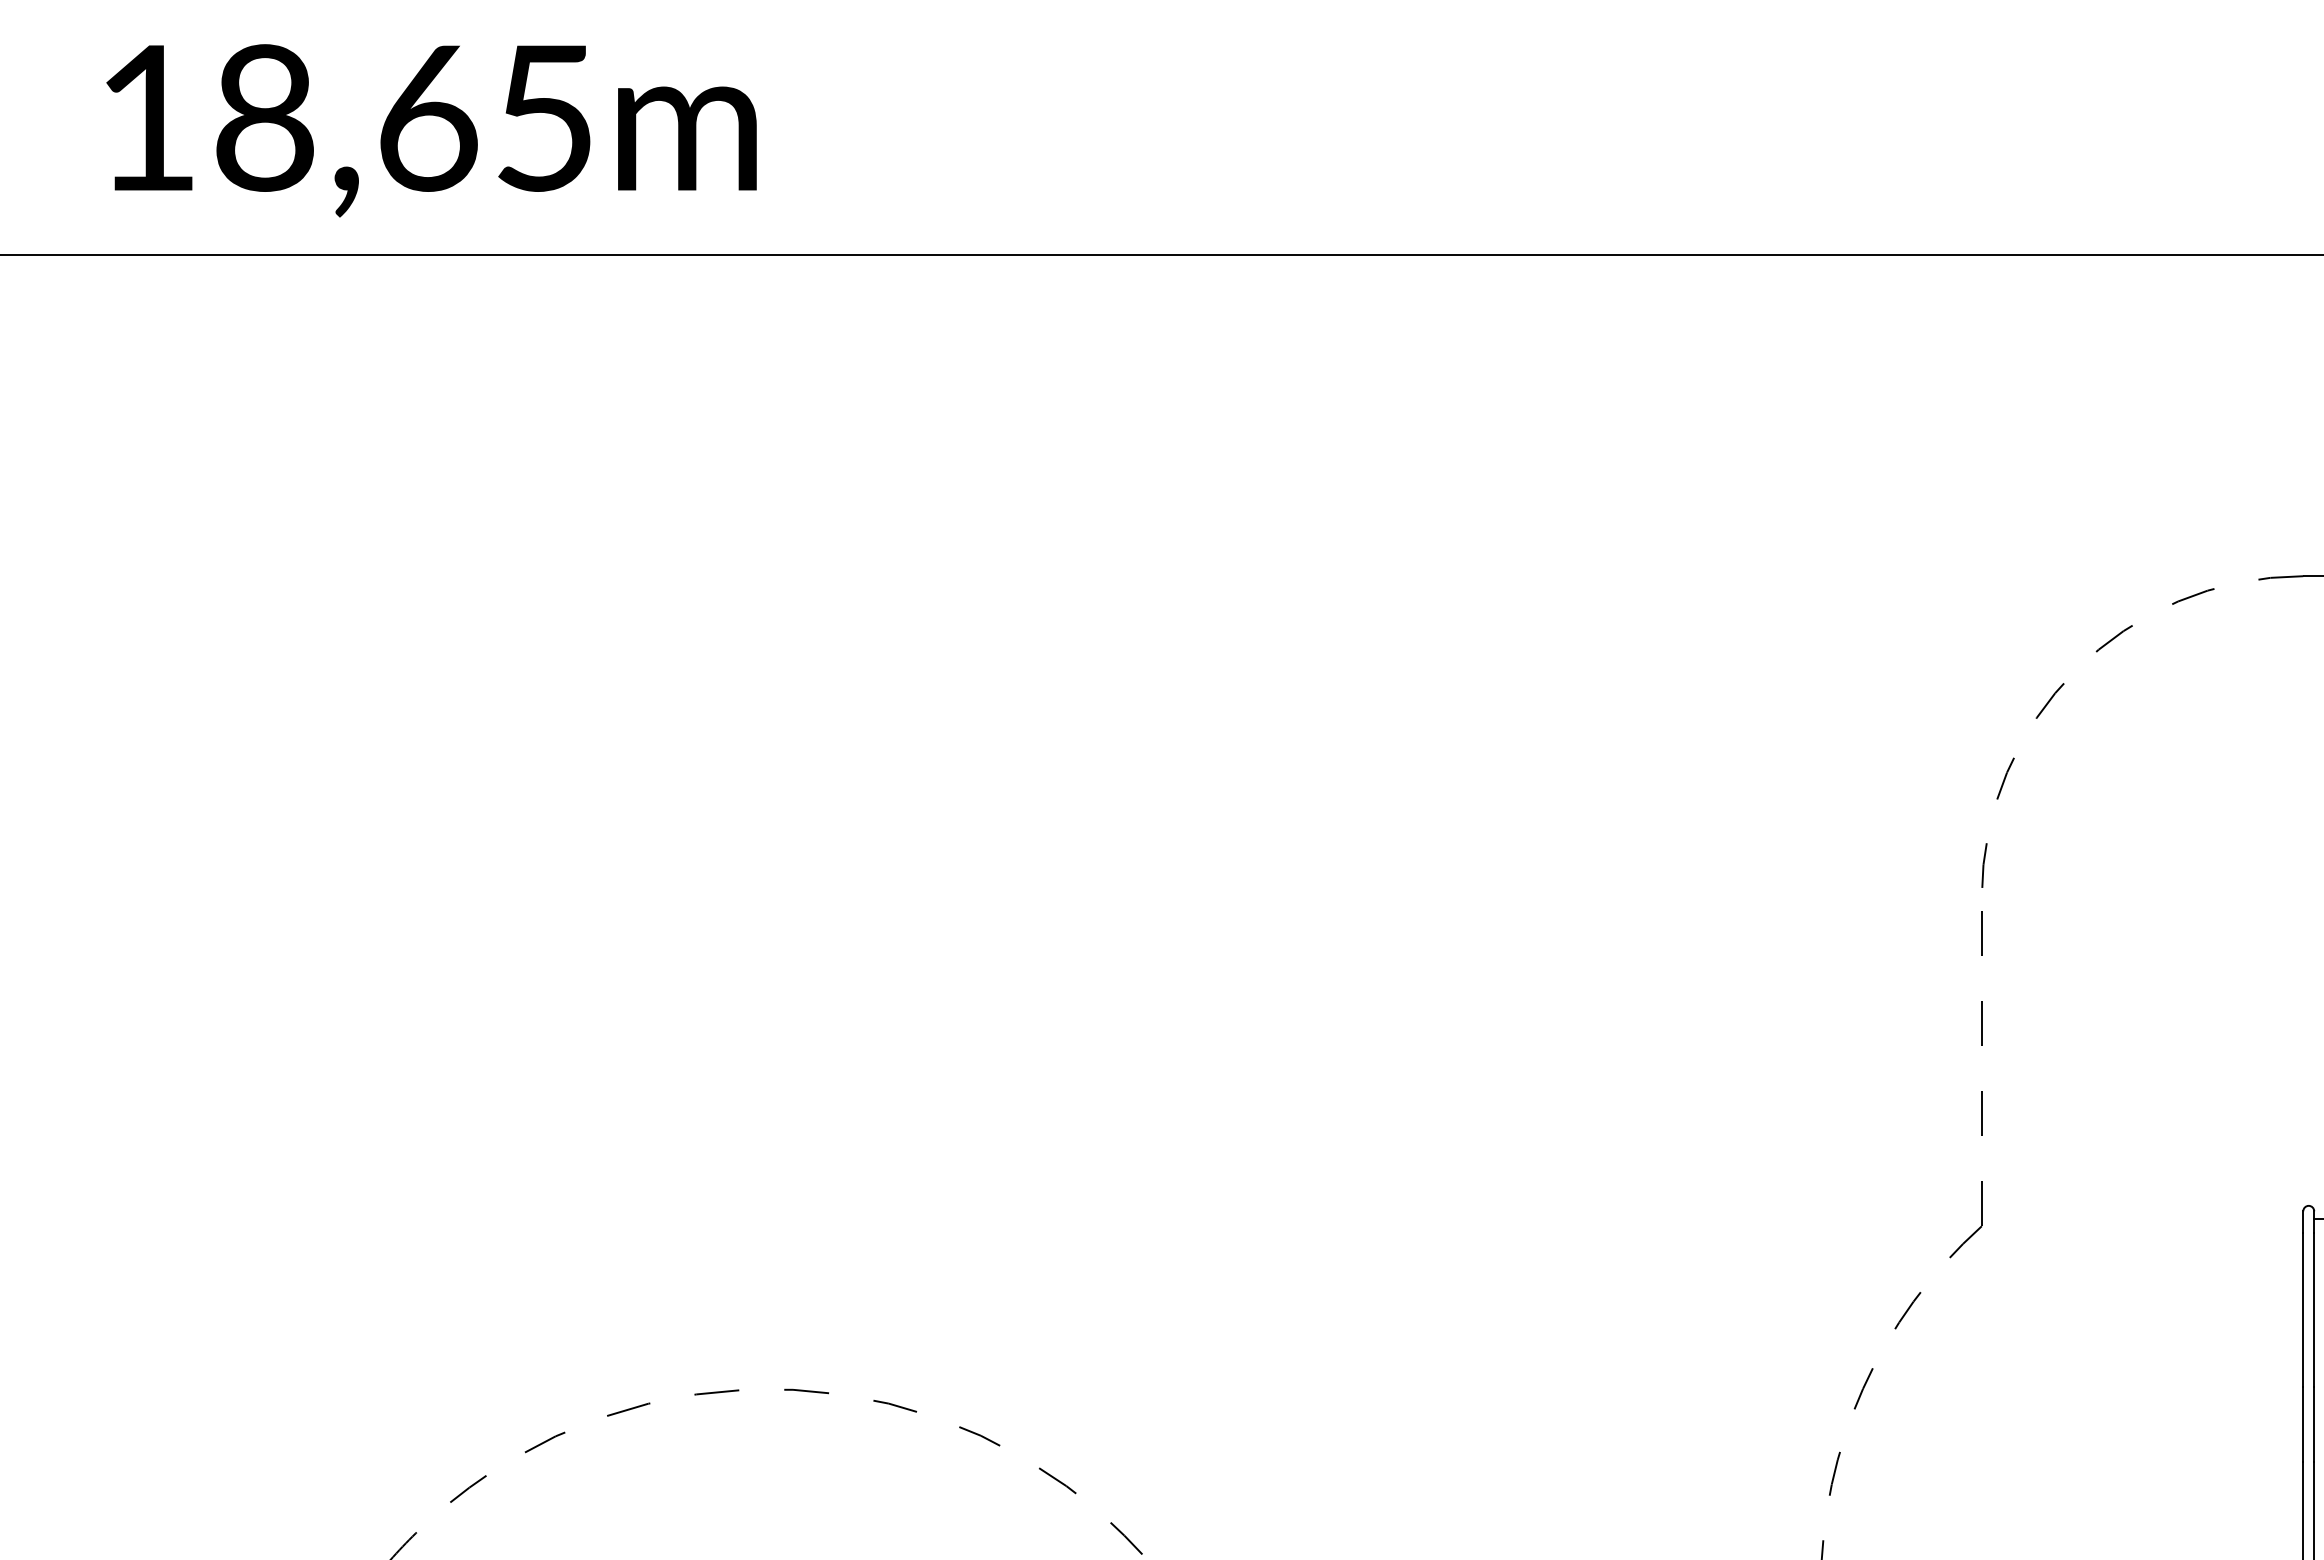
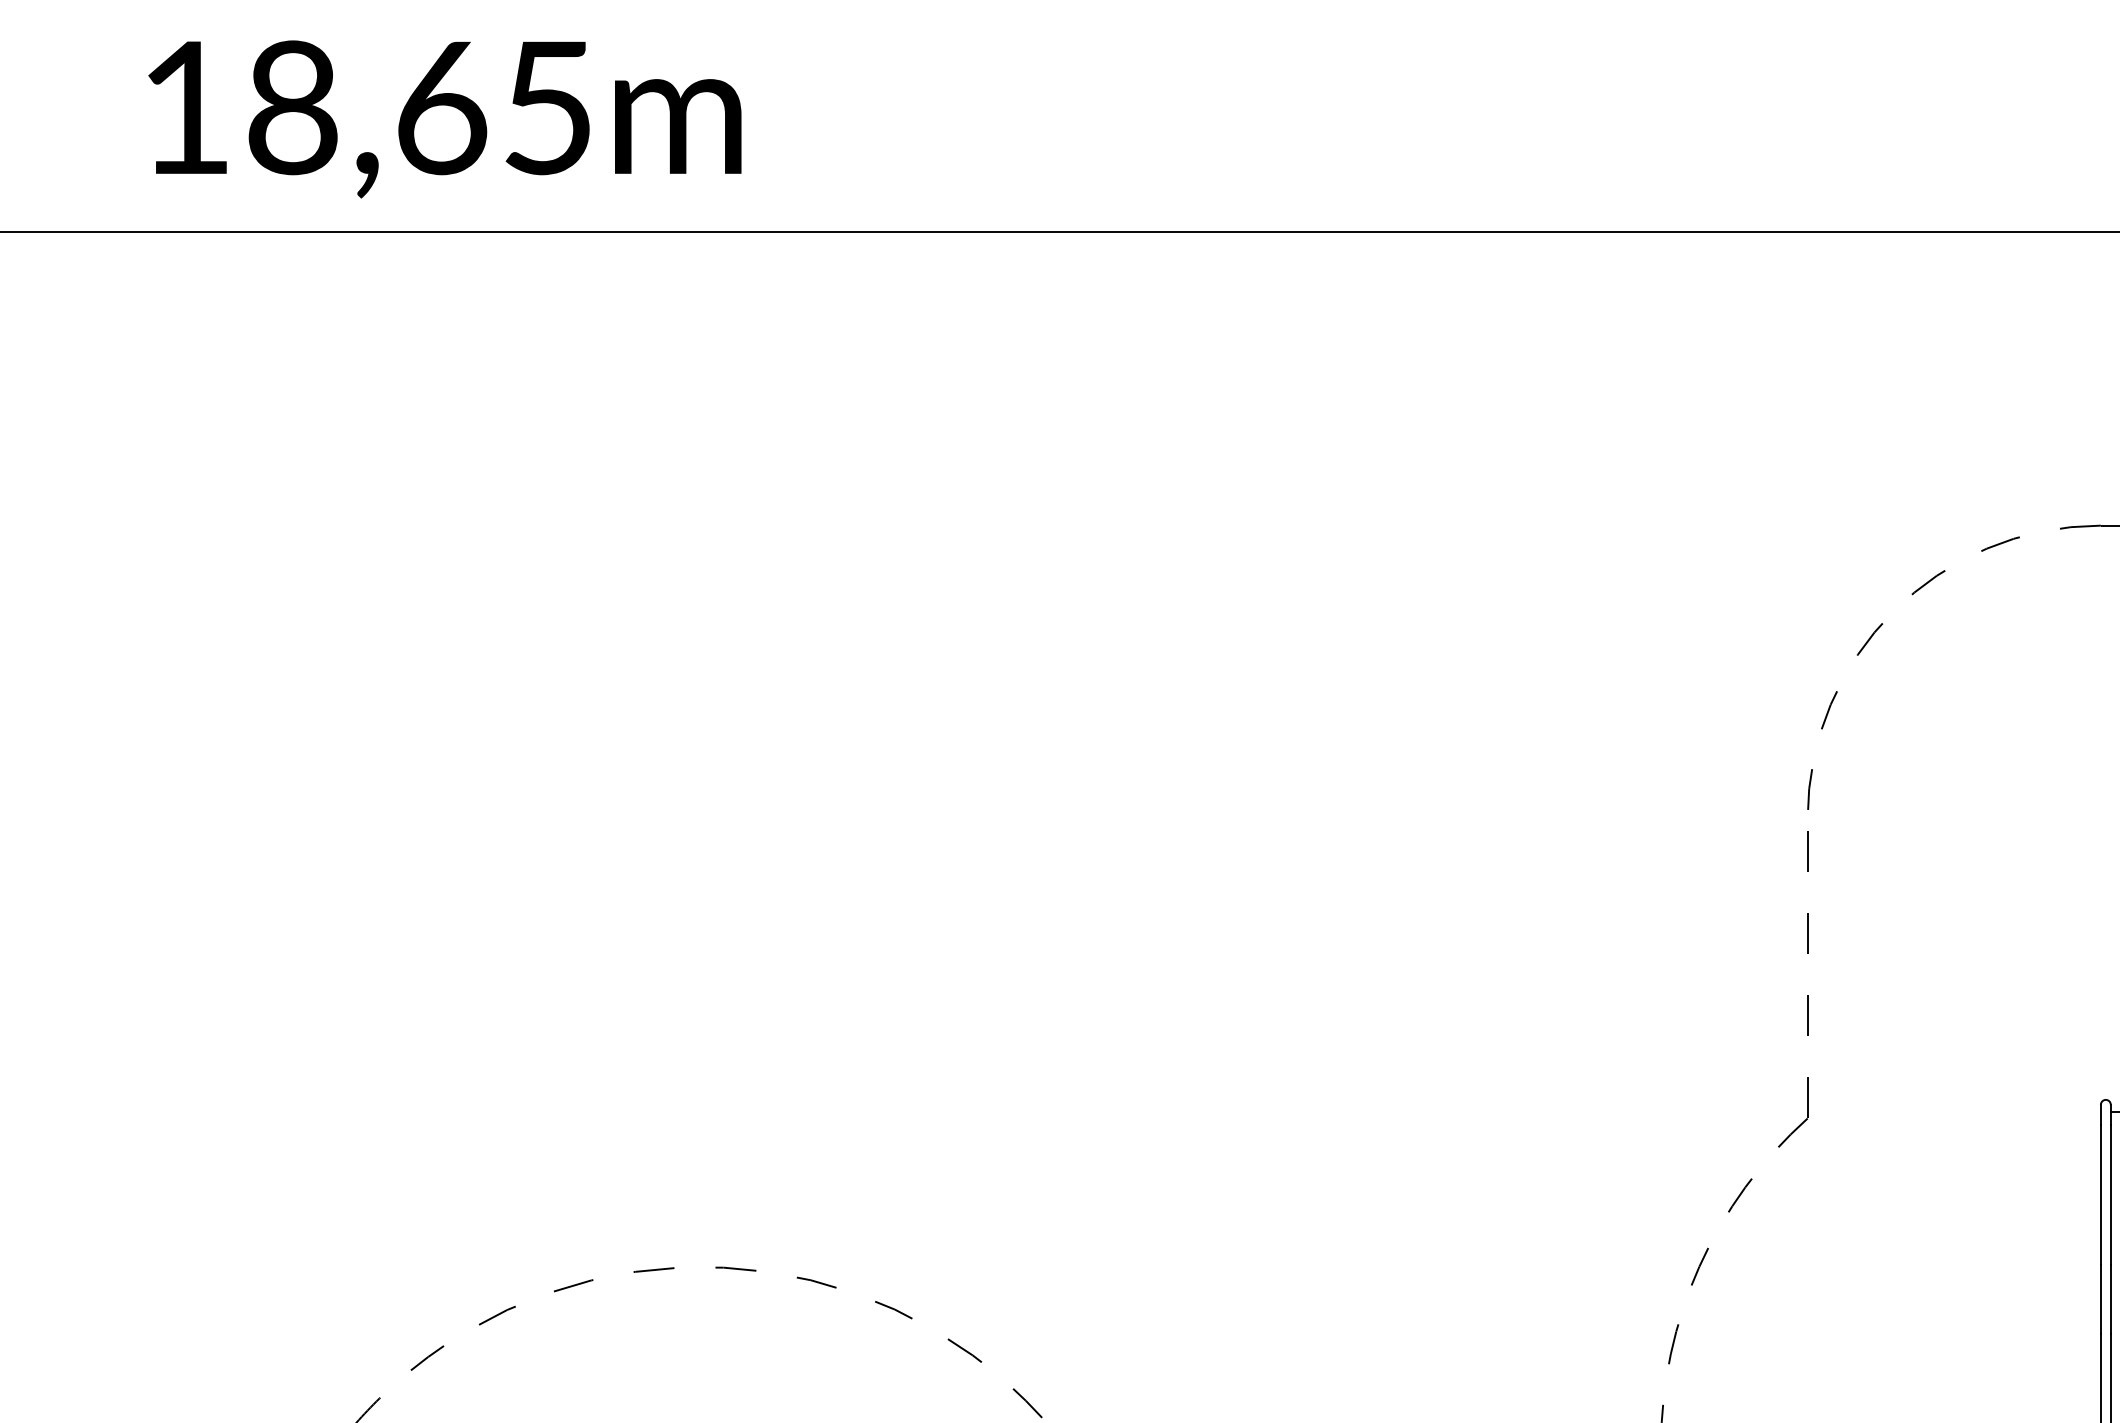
text: (431, 130) -> (444, 119), moved

